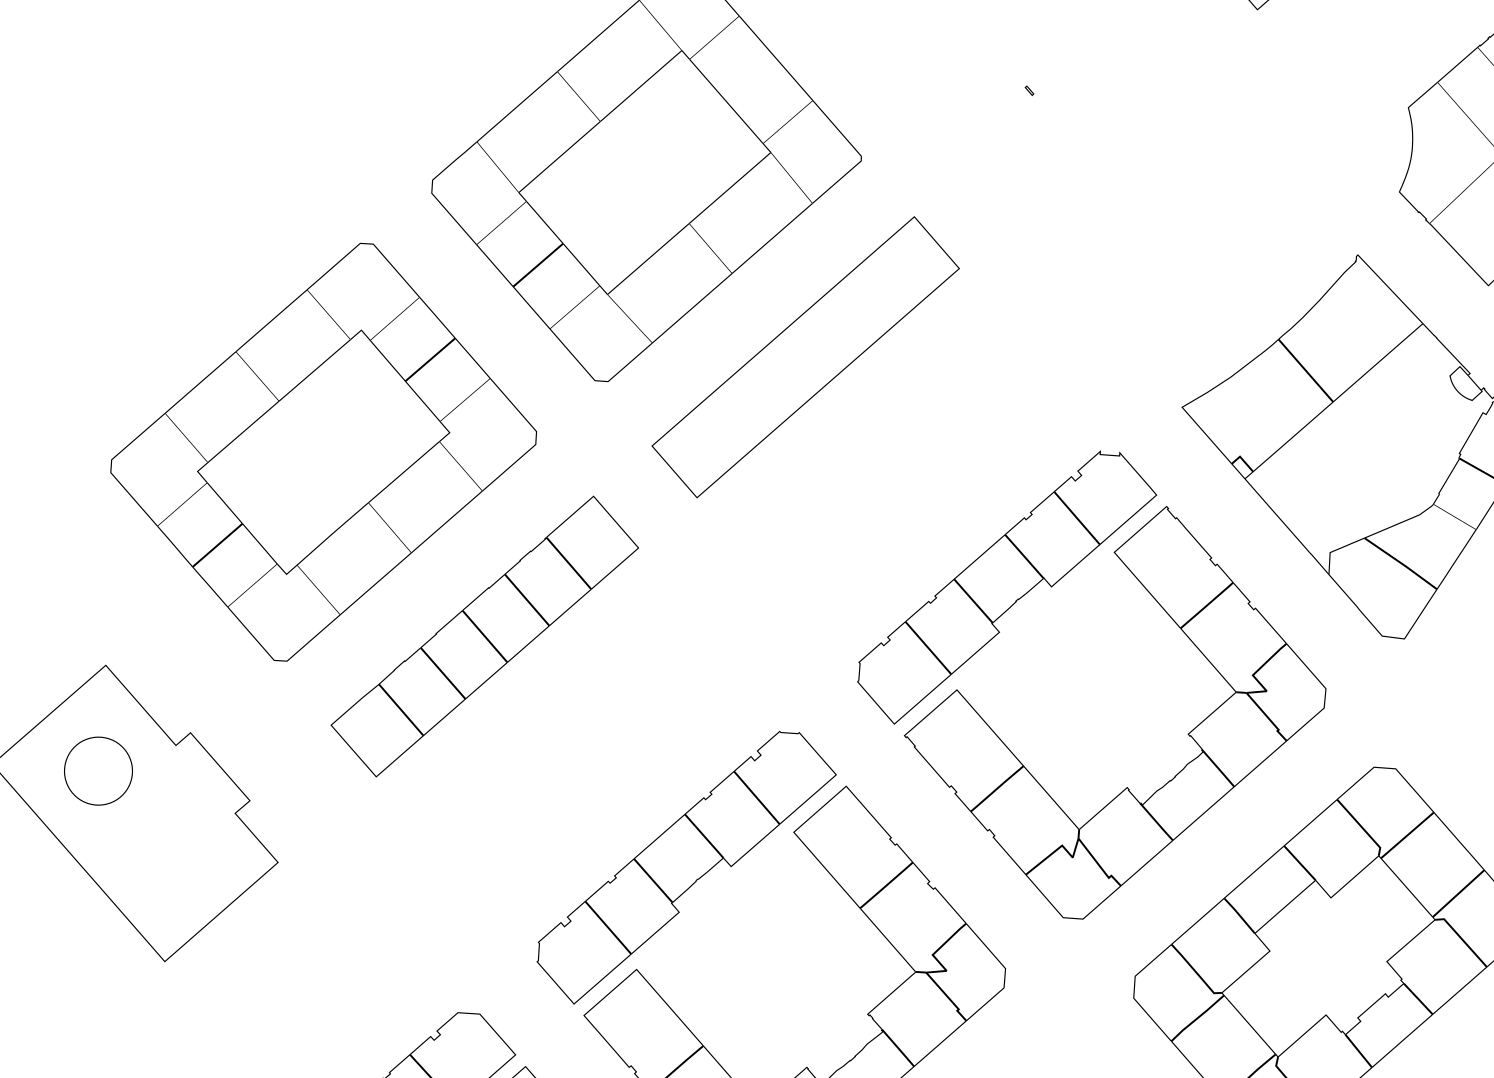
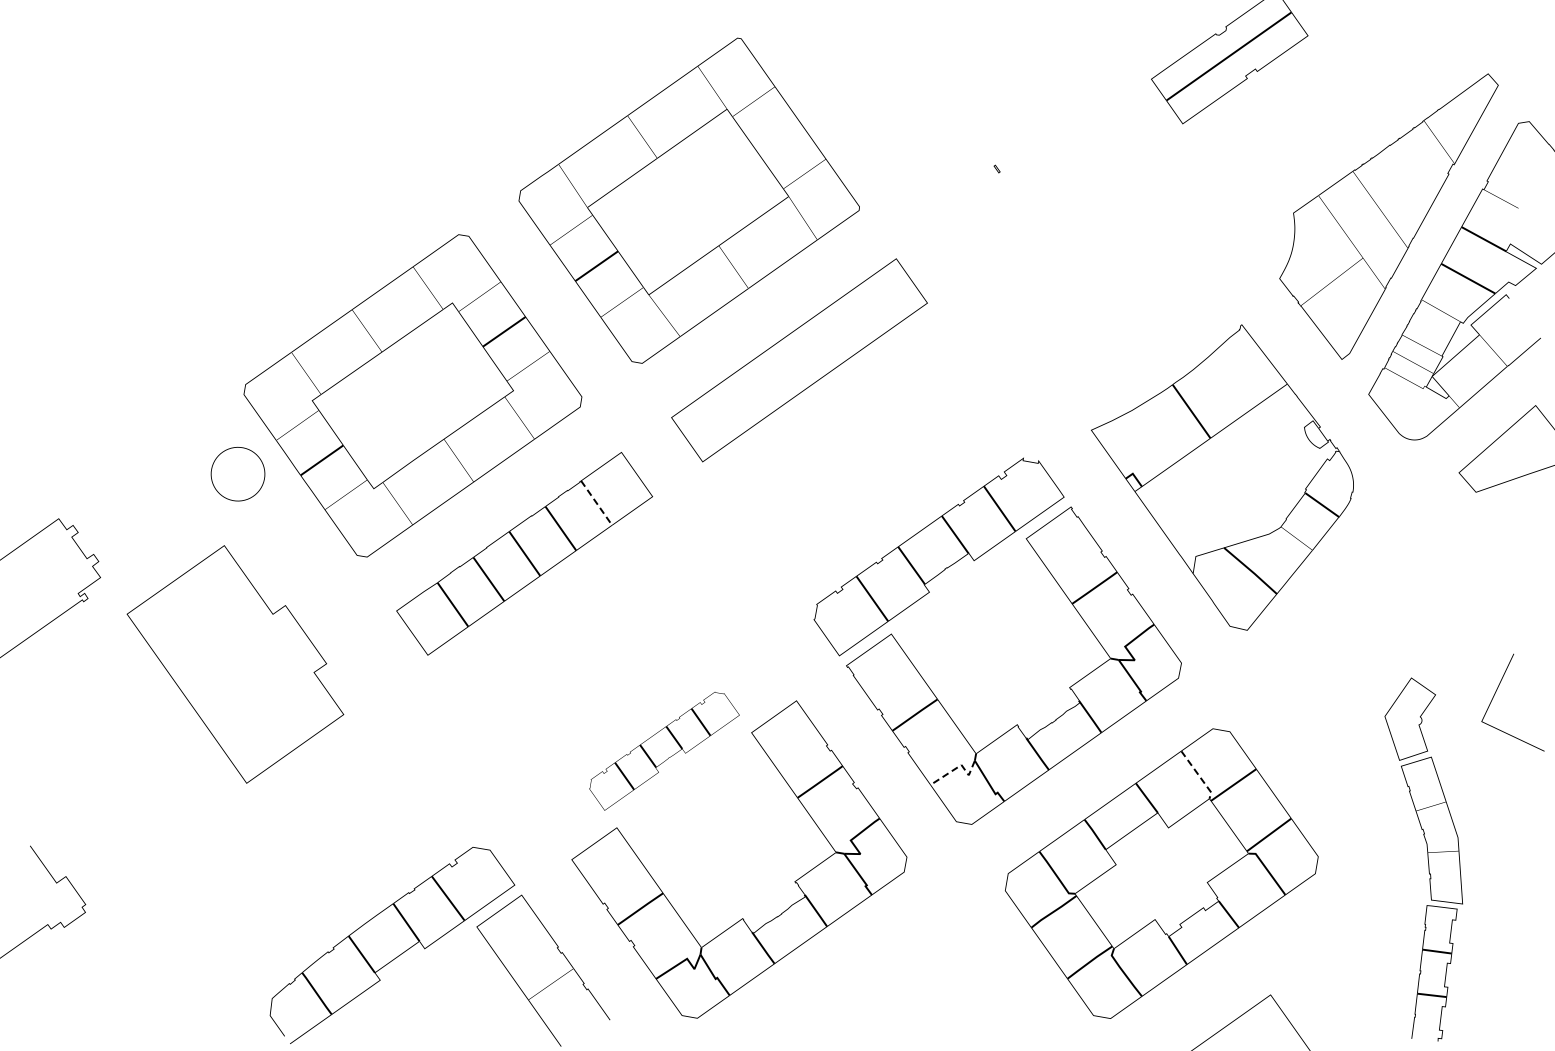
line: (570, 565) -> (597, 504), solid -> dashed
part: (97, 771) -> (237, 474), moved
line: (1361, 826) -> (1198, 774), solid -> dashed
line: (1058, 847) -> (958, 766), solid -> dashed
part: (686, 867) -> (664, 751), size x0.6

